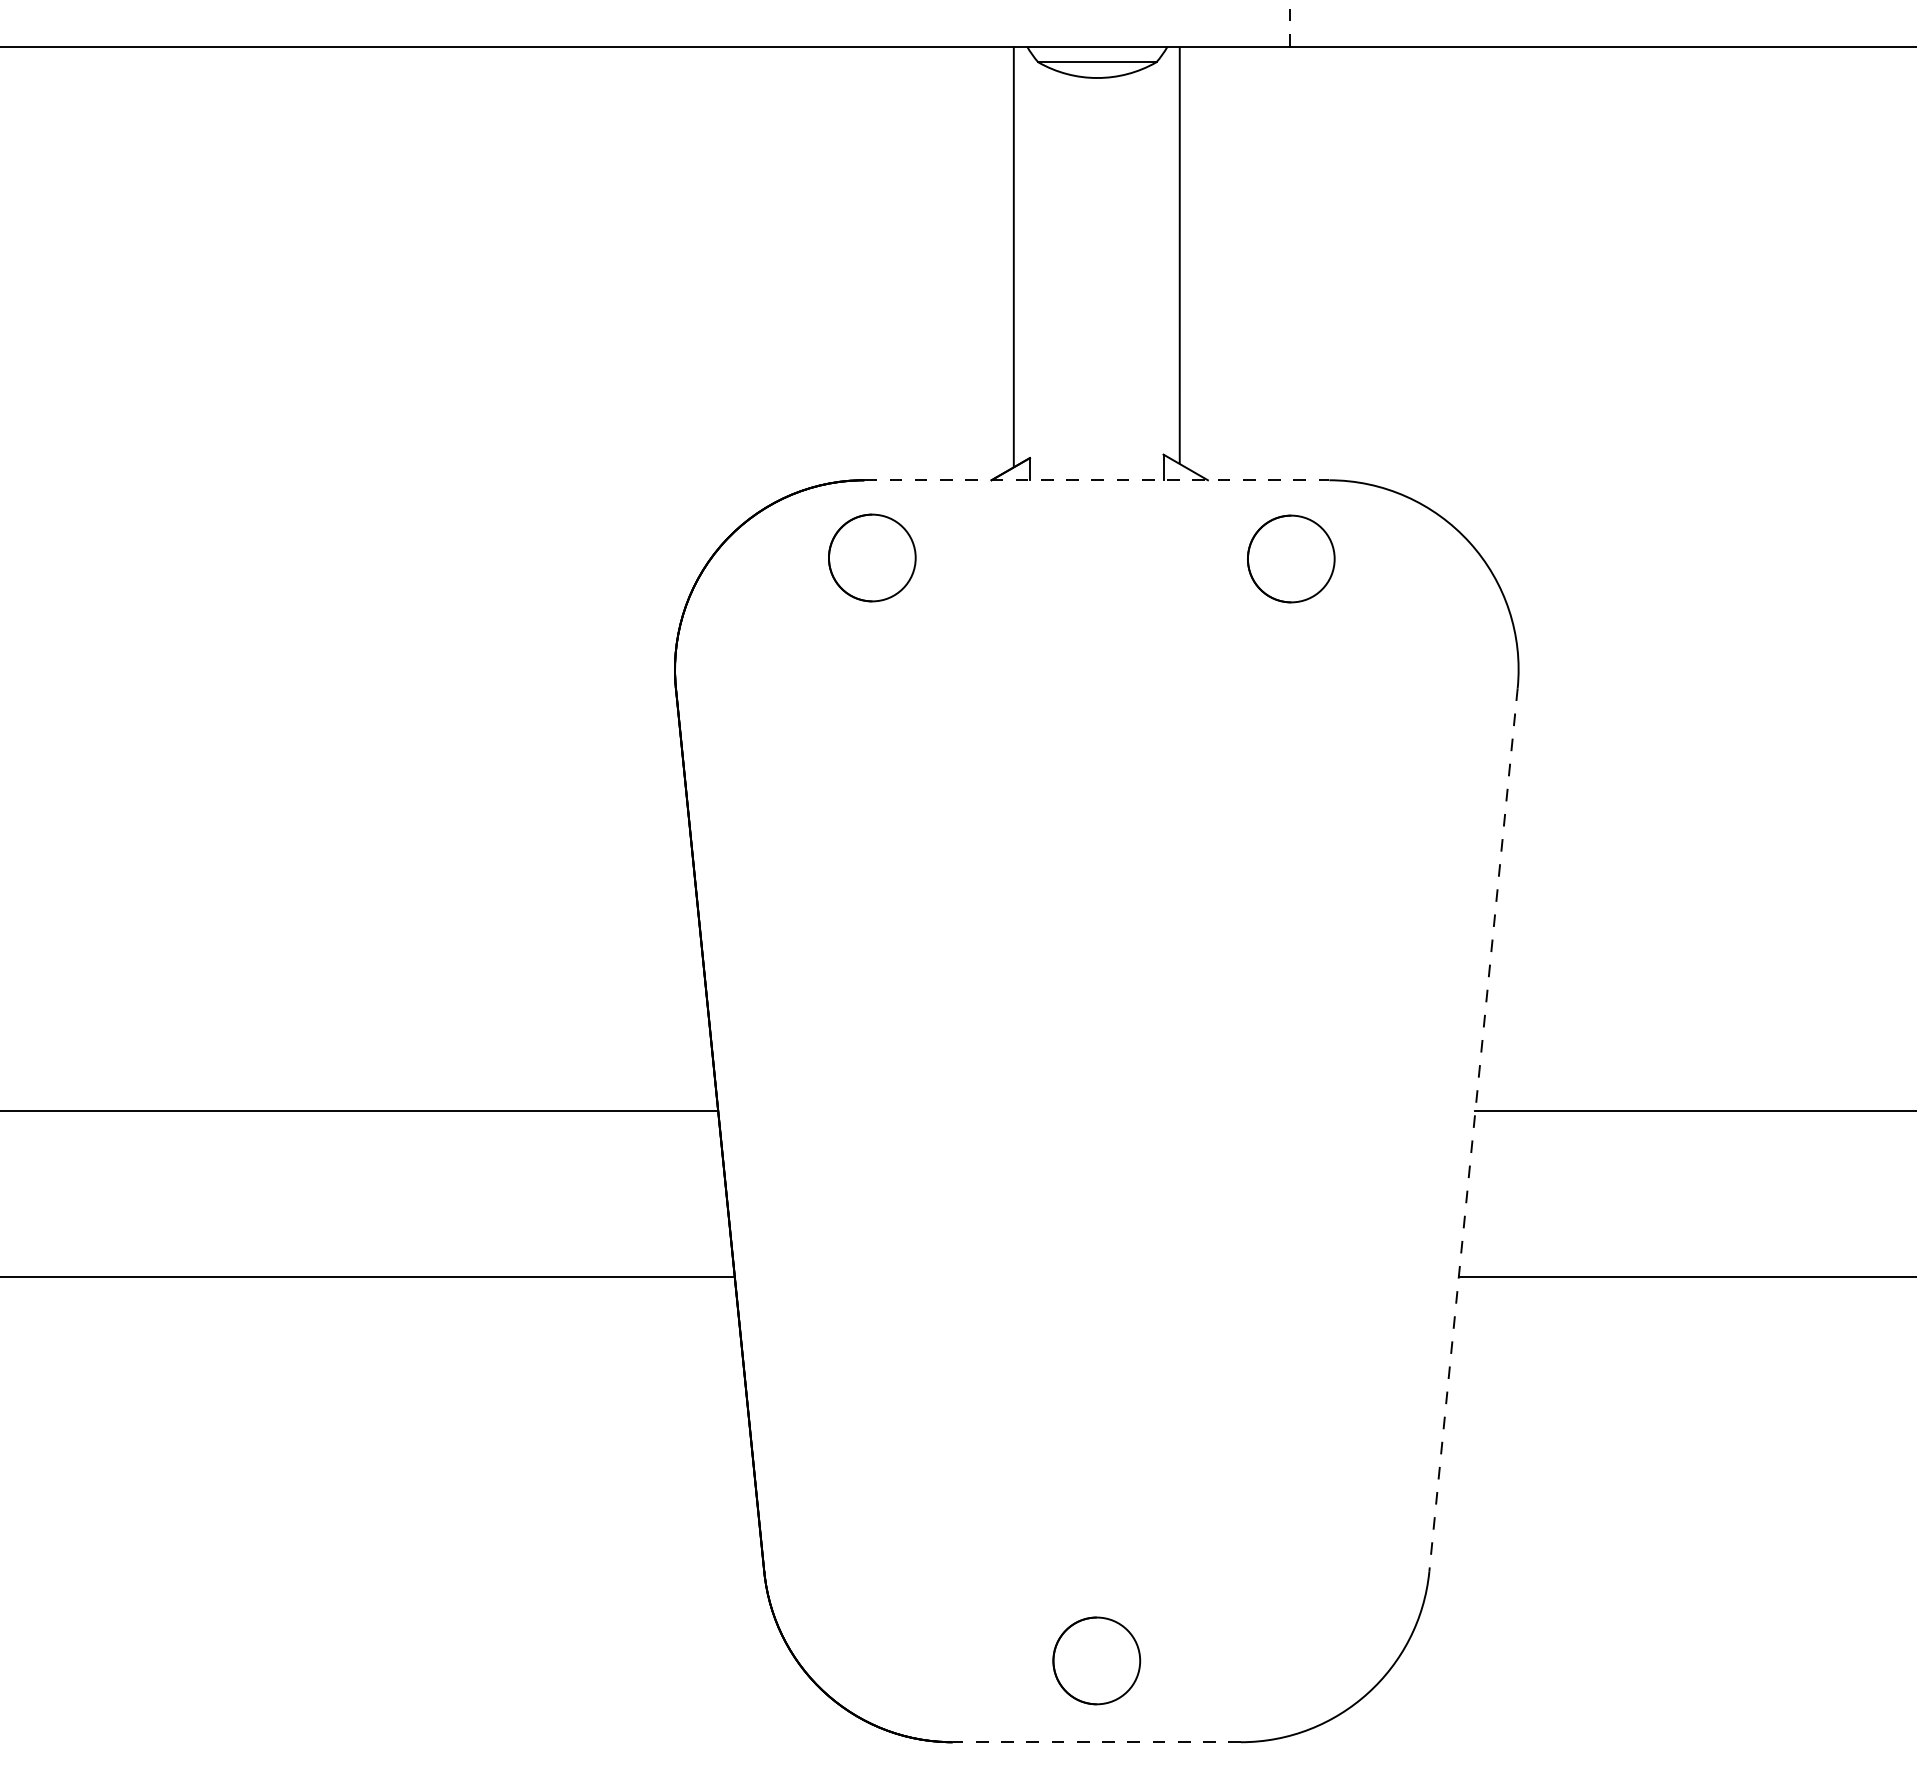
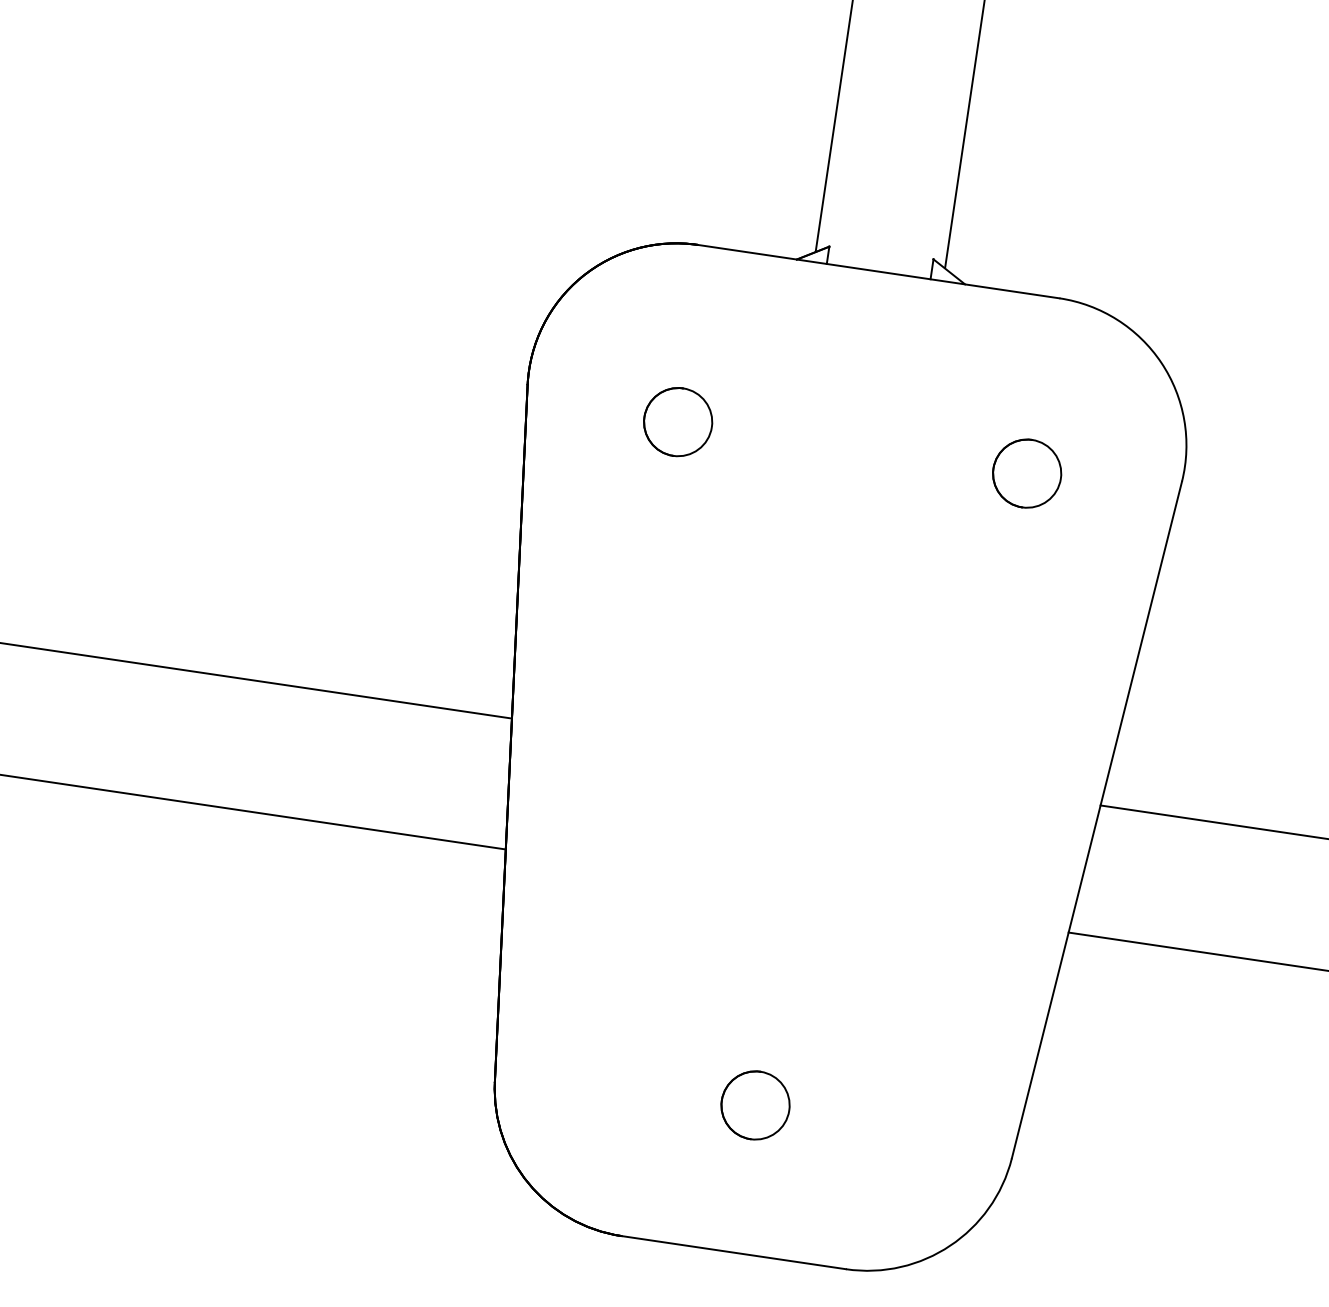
line: (1096, 480) -> (878, 271), dashed -> solid
part: (872, 557) -> (678, 421), moved
part: (1291, 558) -> (1027, 473), moved
line: (1473, 1130) -> (1096, 820), dashed -> solid
part: (1096, 1660) -> (755, 1105), moved
line: (1096, 1742) -> (733, 1252), dashed -> solid

